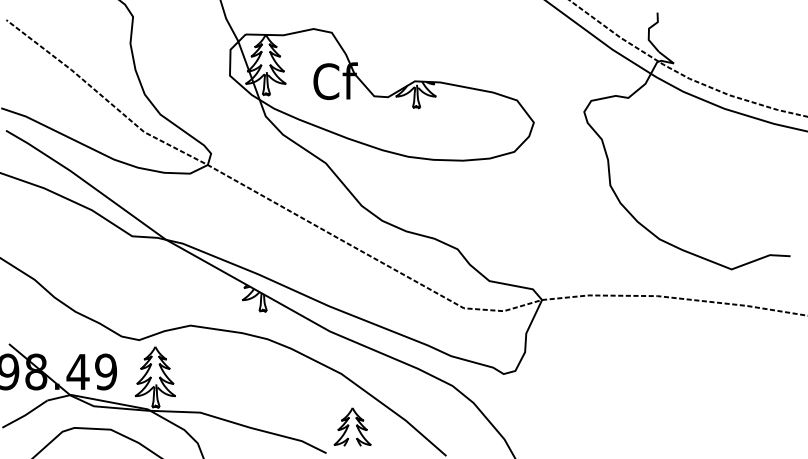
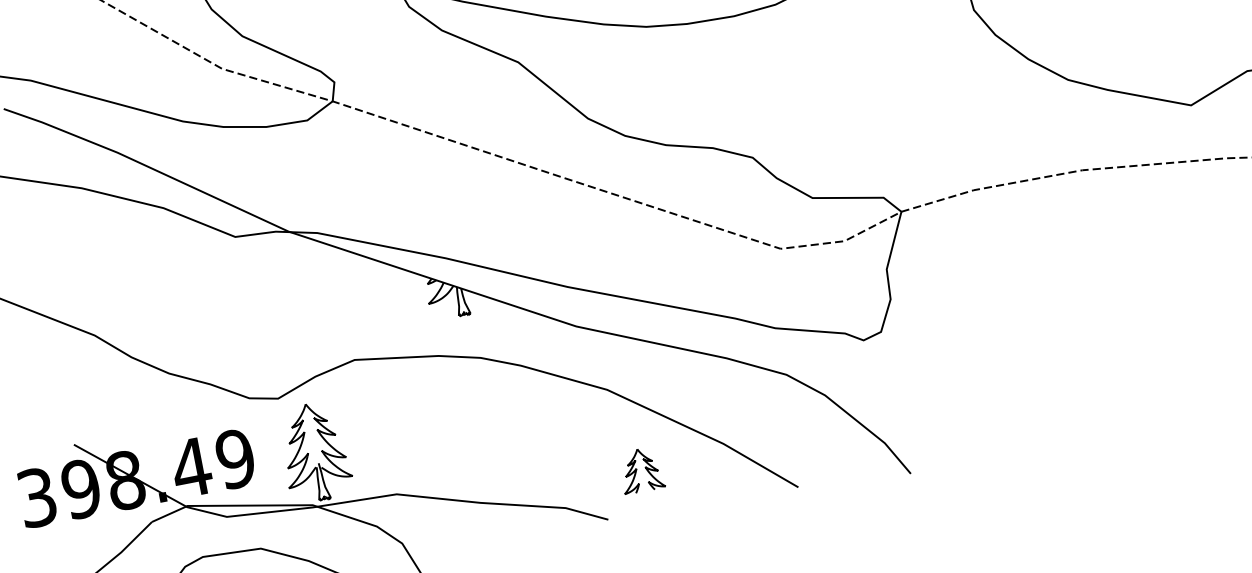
part: (352, 426) -> (641, 469), size x0.7

